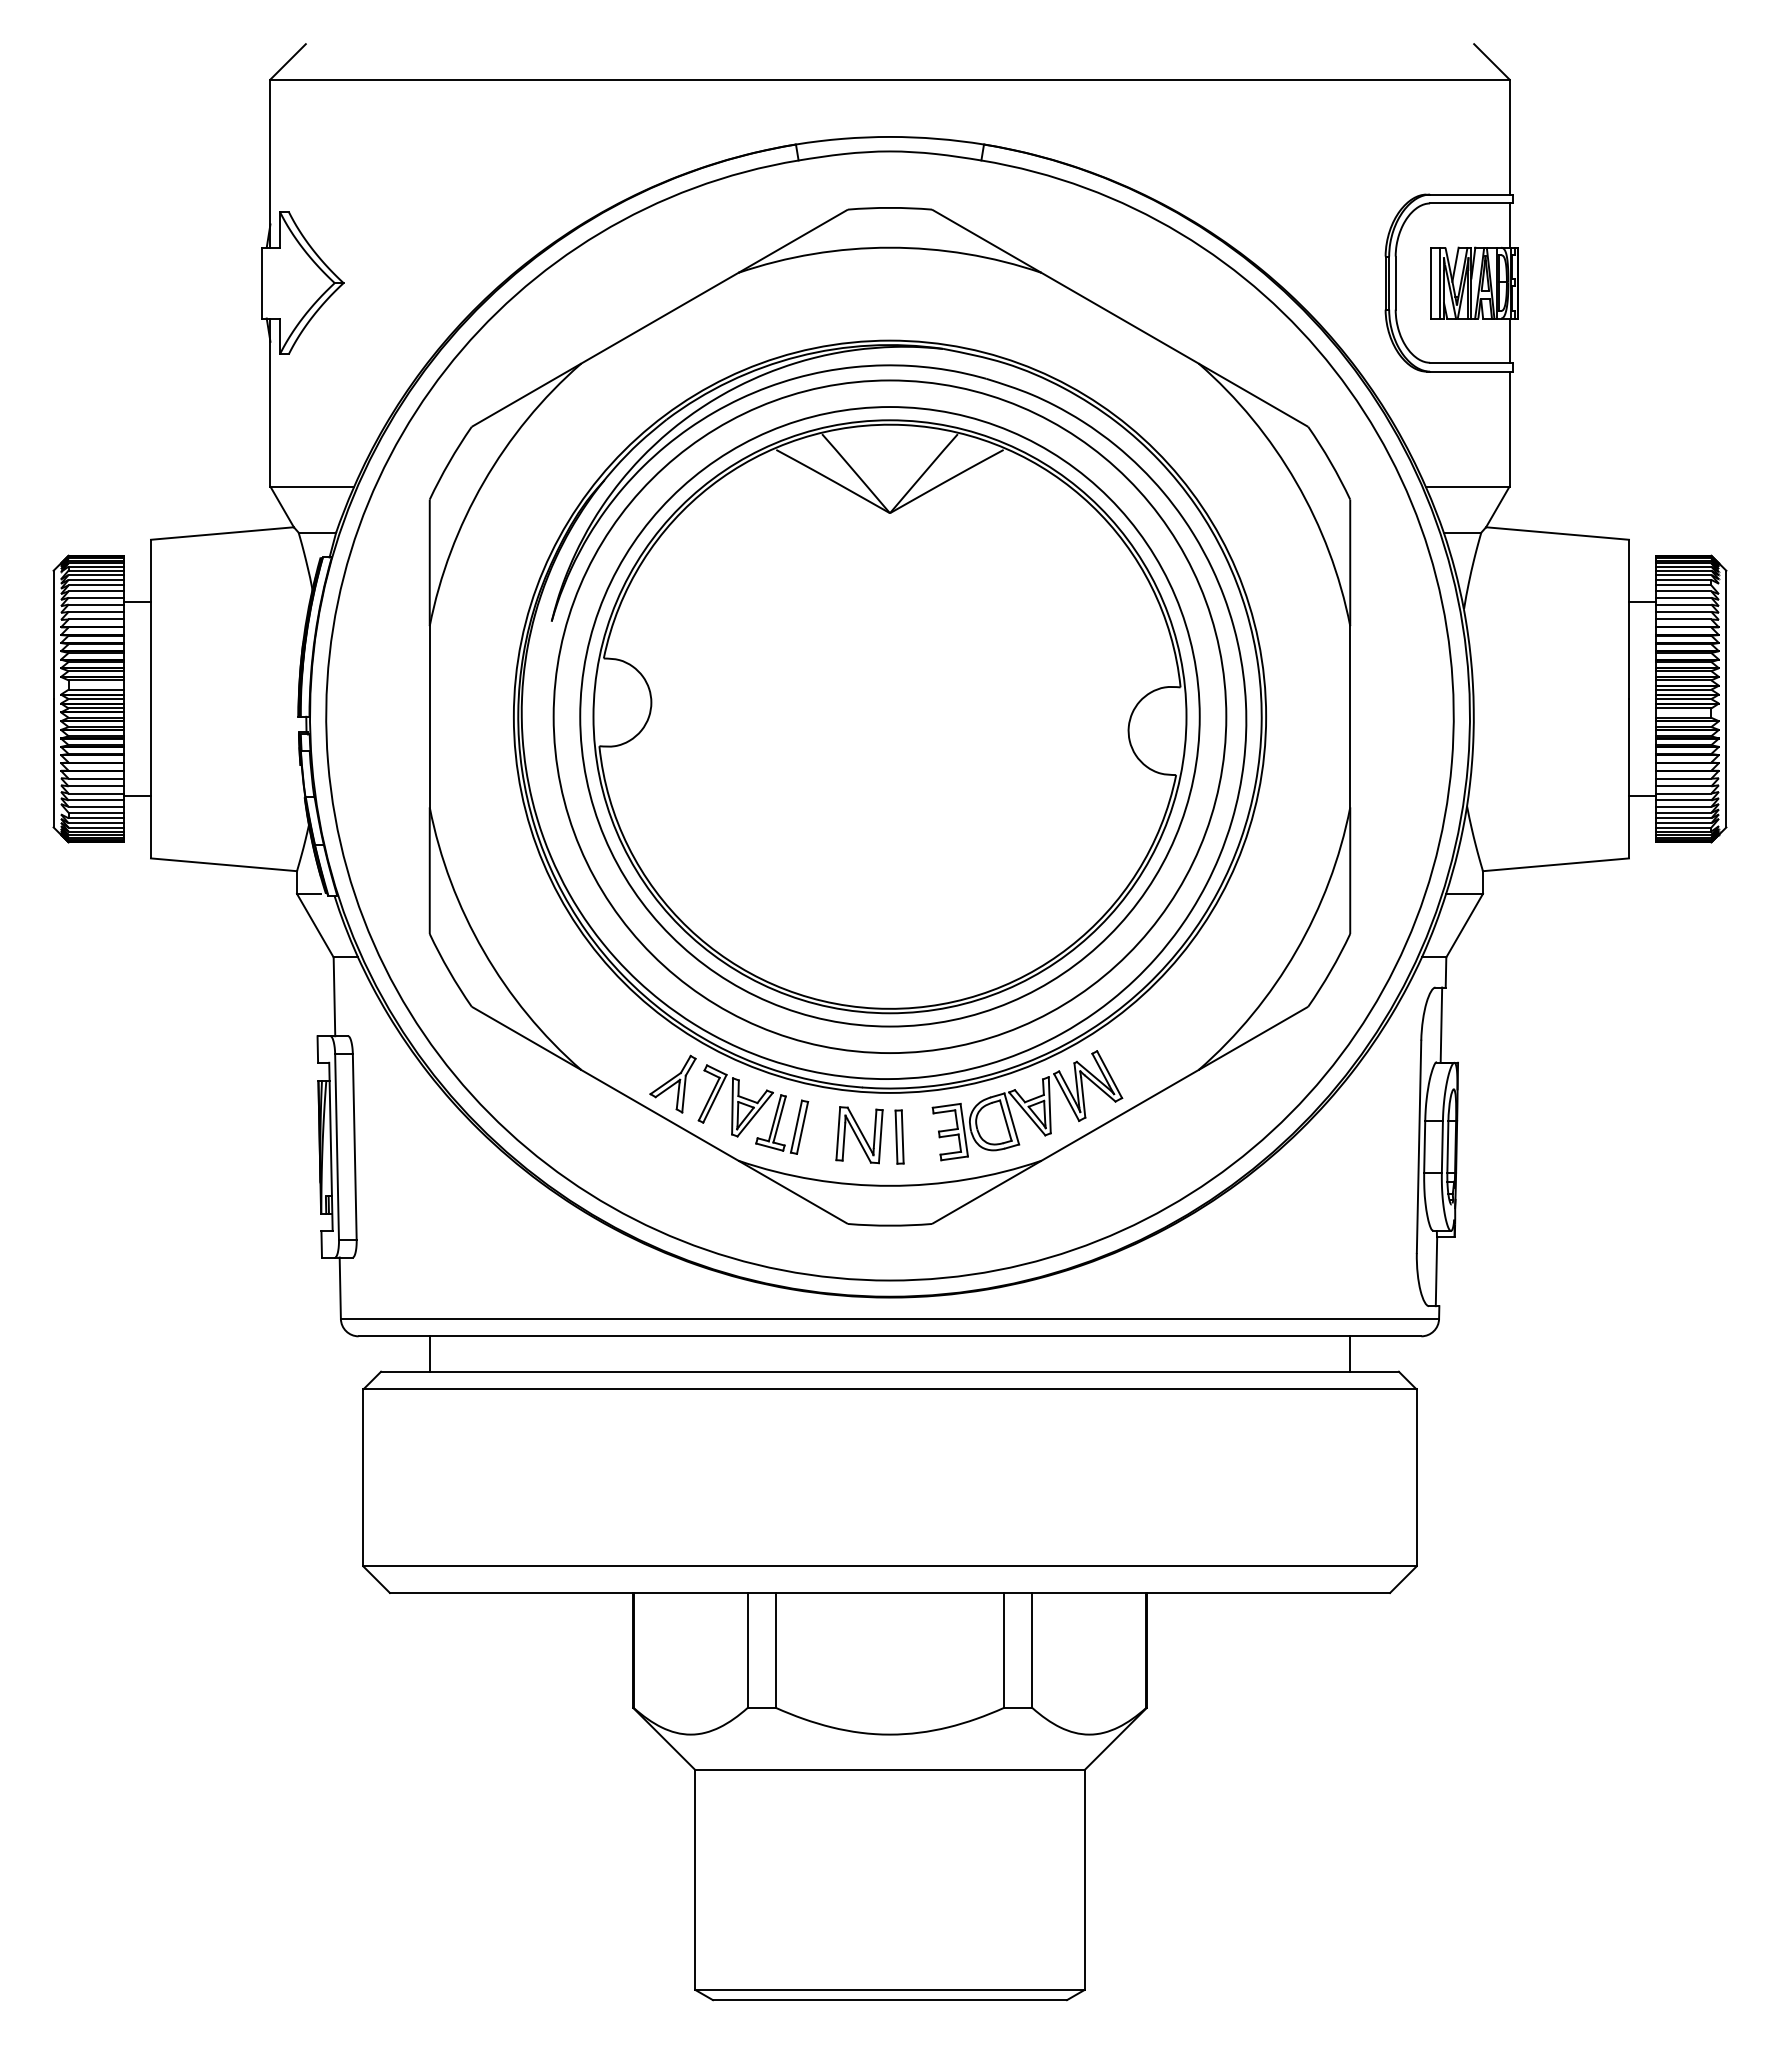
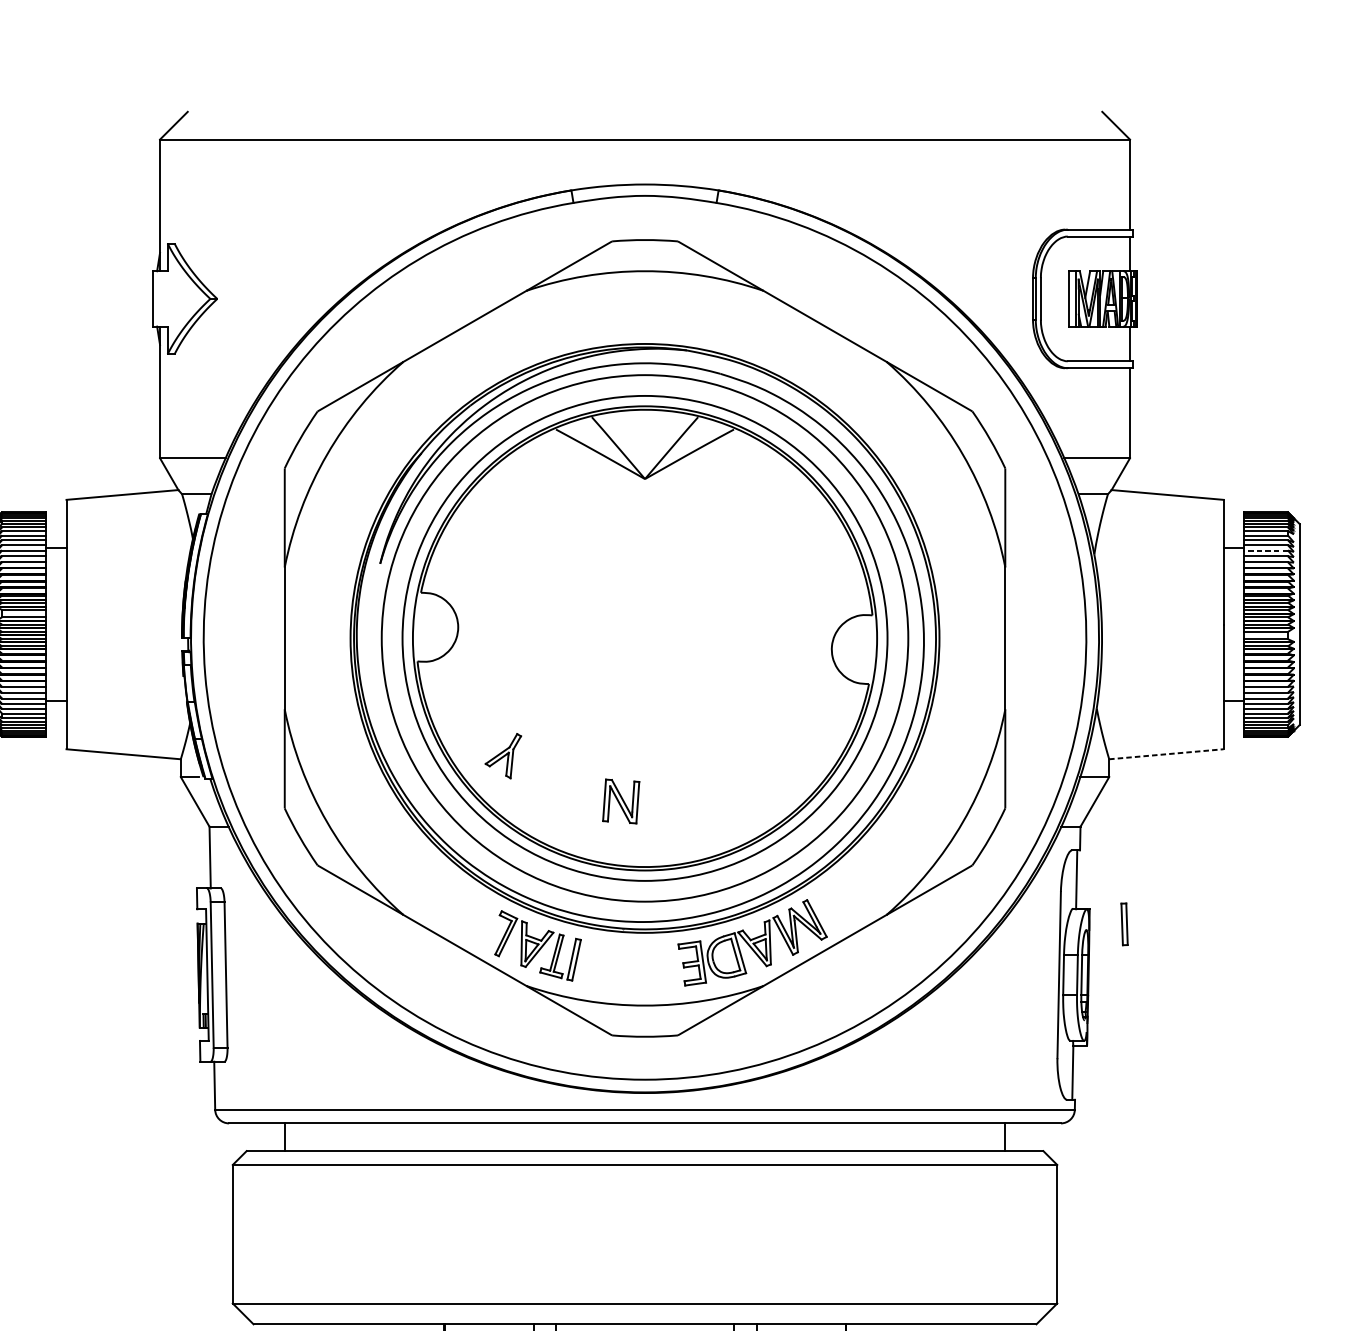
line: (1683, 604) -> (1266, 550), solid -> dashed
line: (1556, 864) -> (1166, 754), solid -> dashed
part: (672, 1083) -> (502, 755), moved
part: (859, 1135) -> (621, 801), moved
part: (899, 1136) -> (1124, 923), moved

